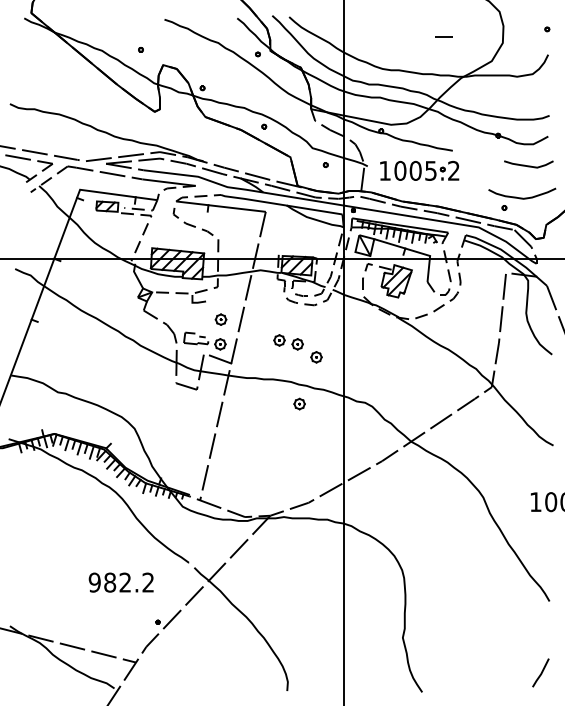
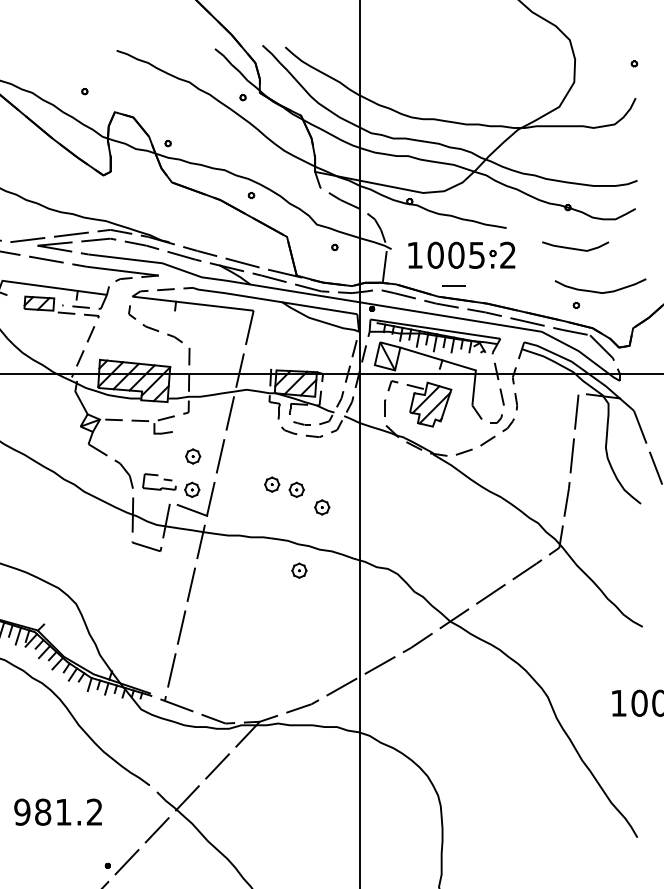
line: (443, 36) -> (453, 285), moved
curve: (528, 165) -> (575, 248), moved
text: (124, 582) -> (62, 812), 982.2 -> 981.2

